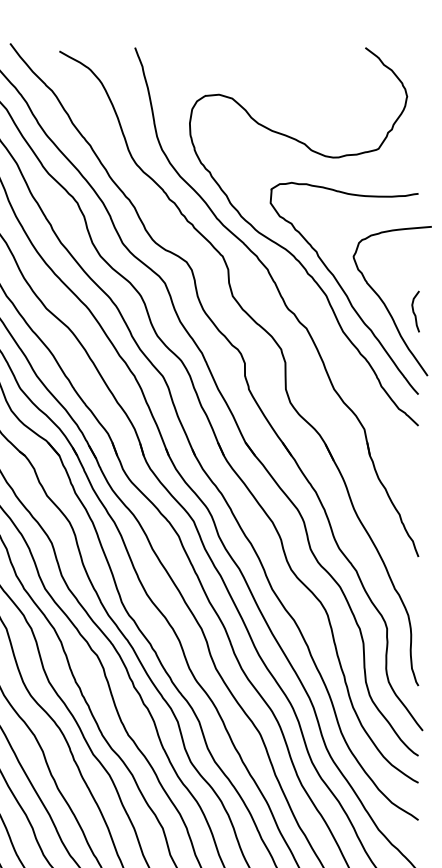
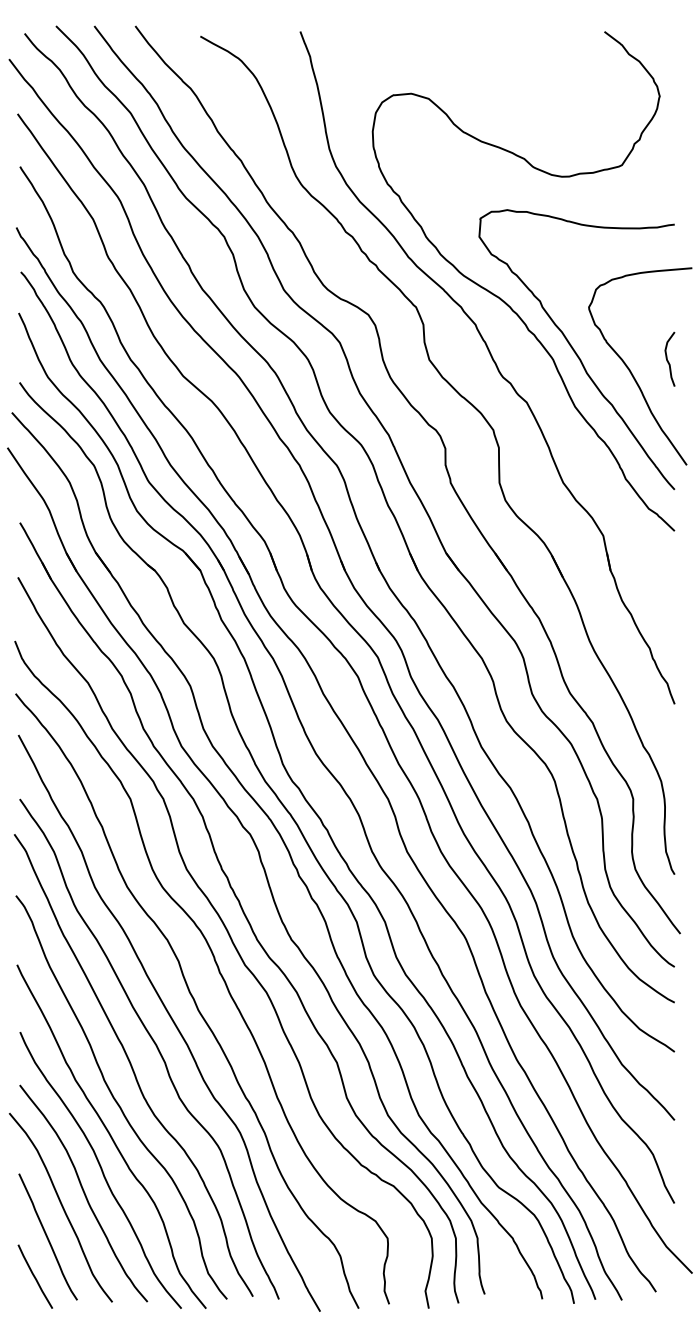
curve: (413, 311) -> (667, 358), moved

